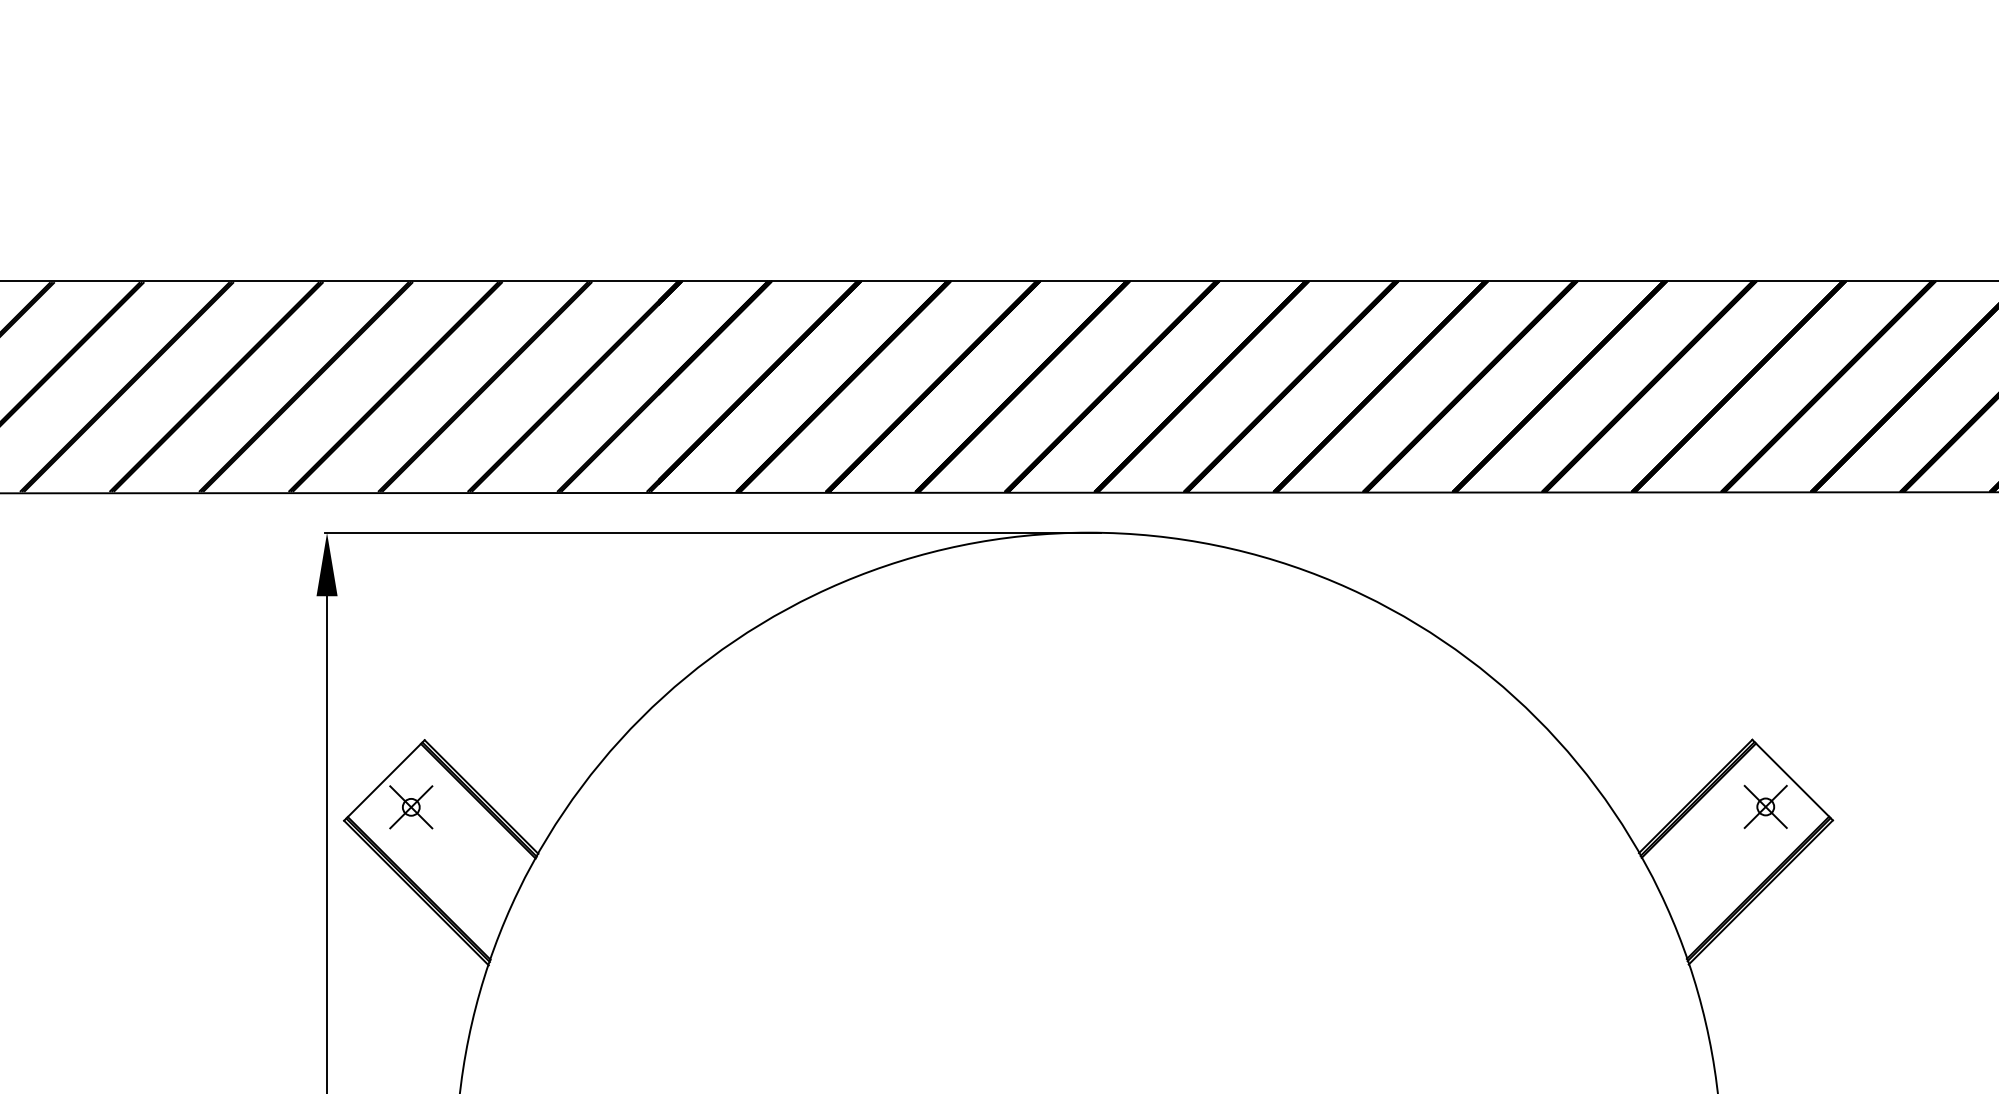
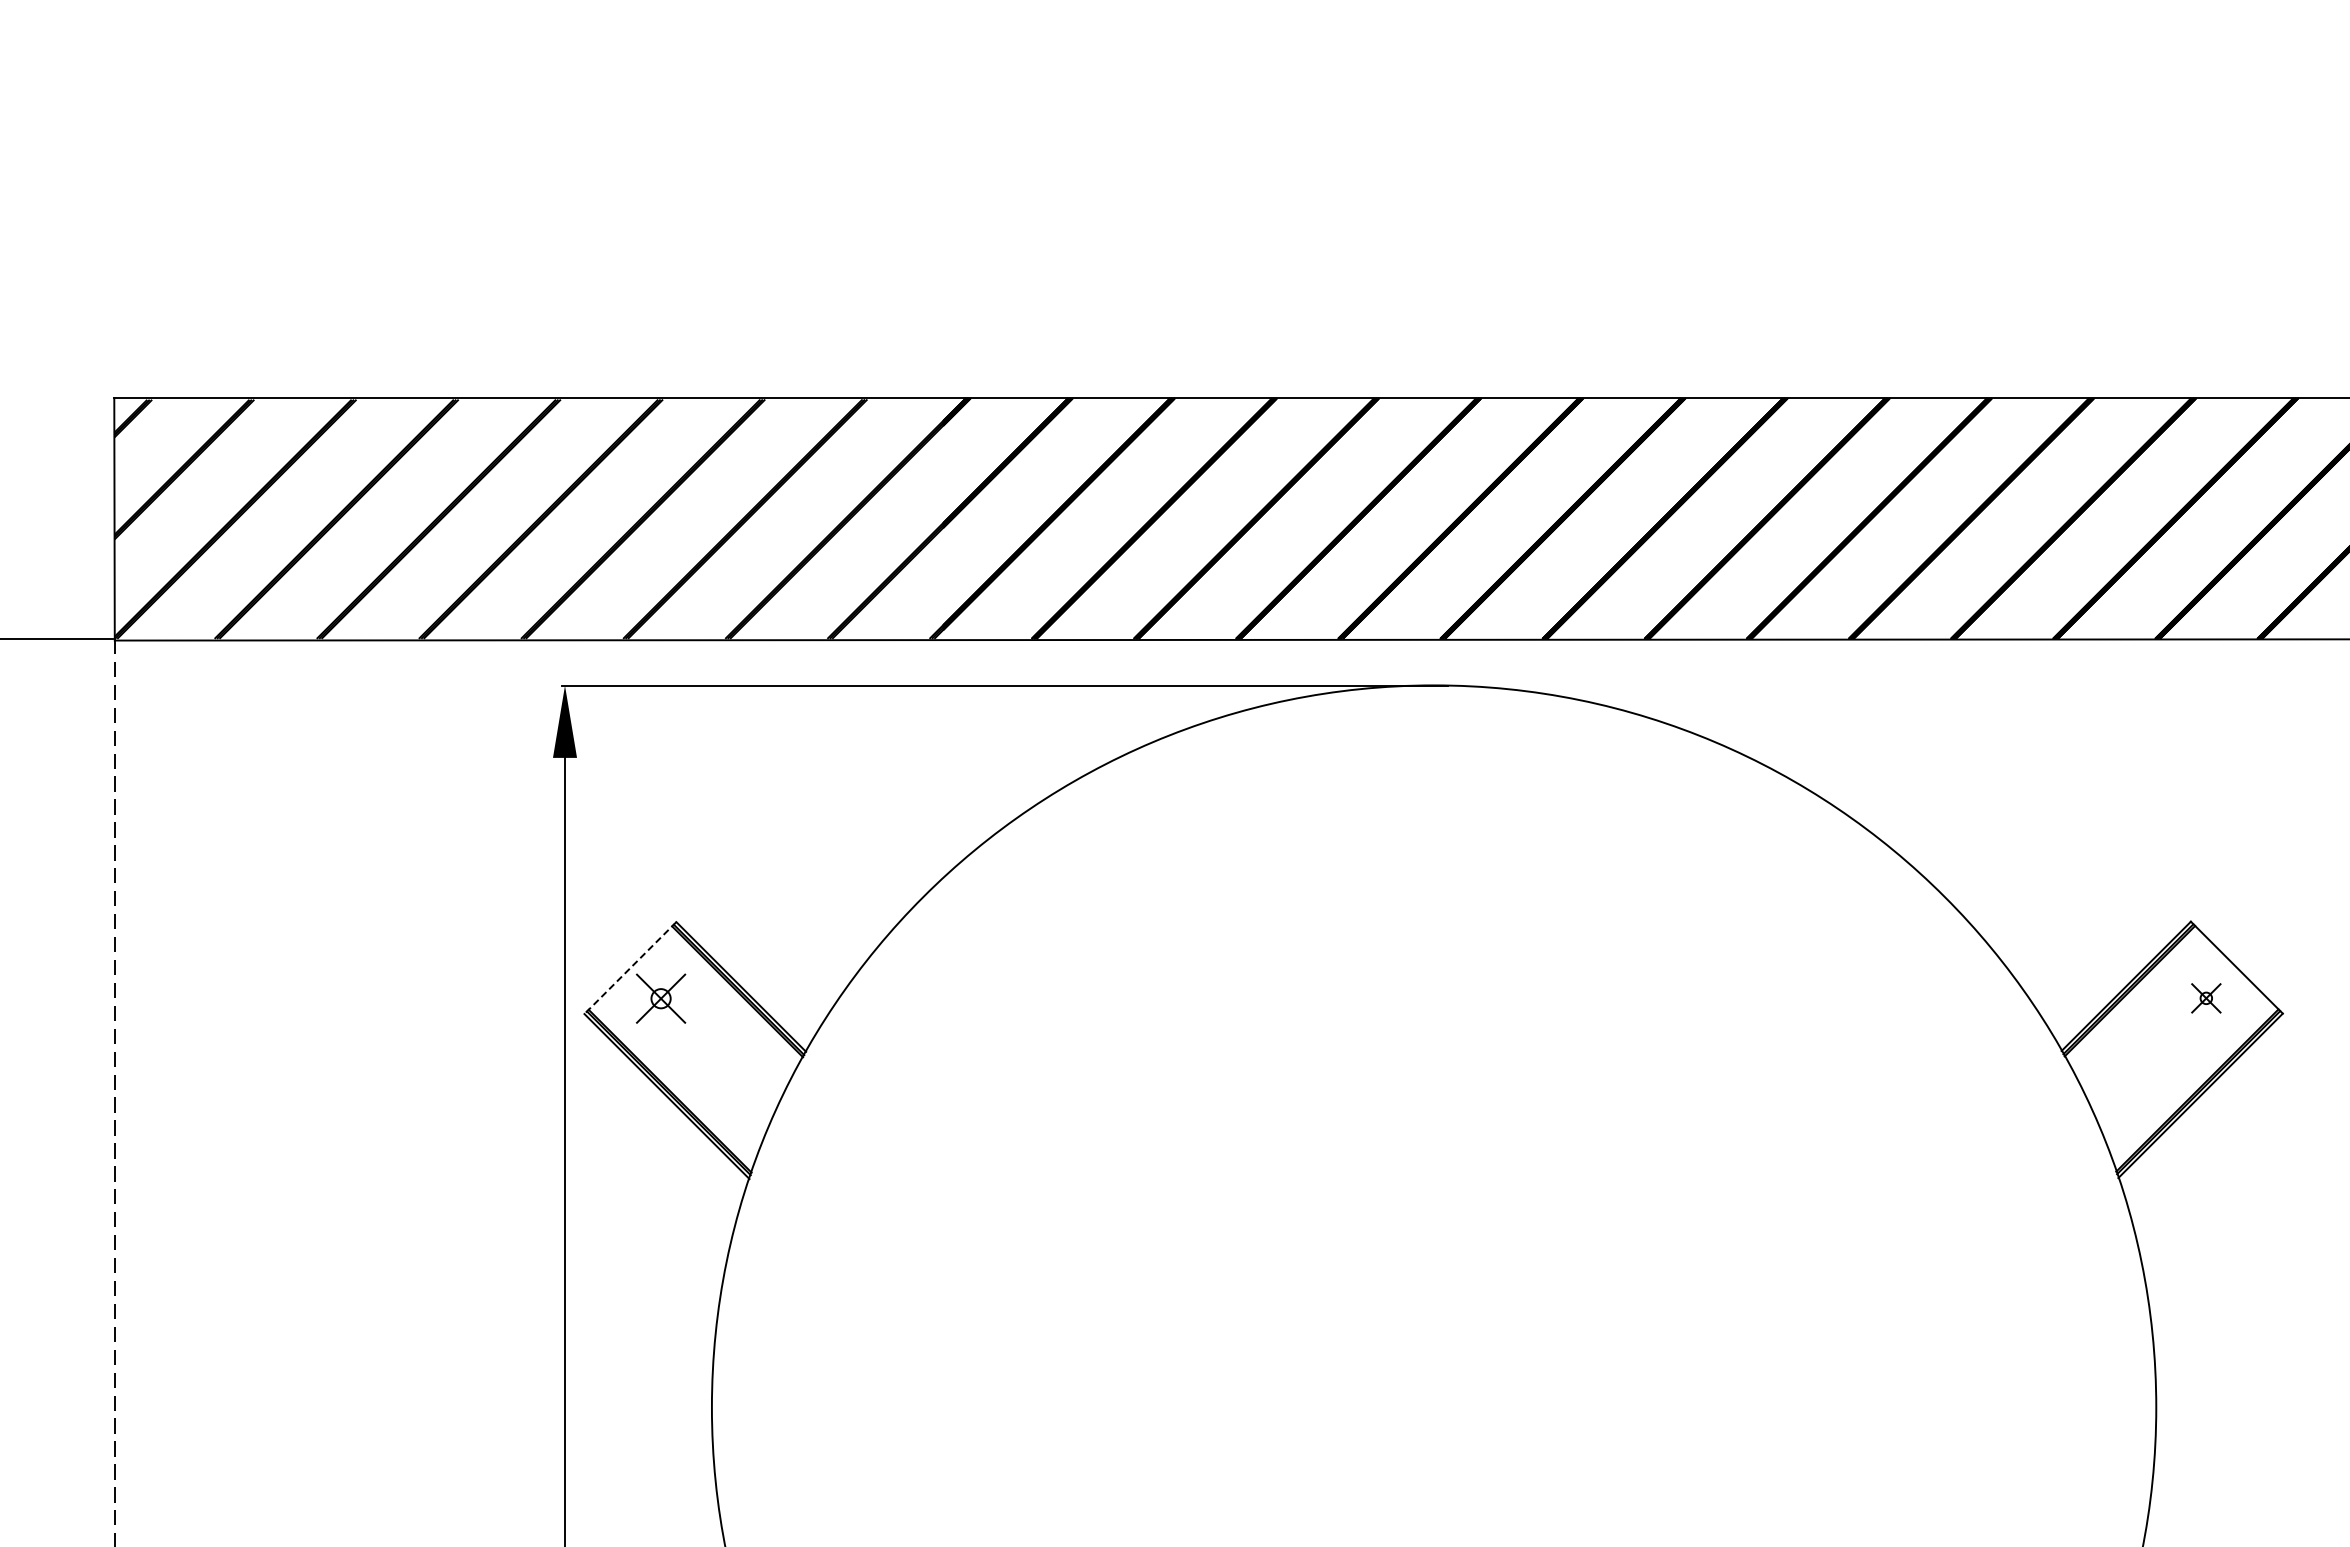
line: (384, 780) -> (630, 968), solid -> dashed
part: (1765, 807) -> (2206, 998), size x0.6

